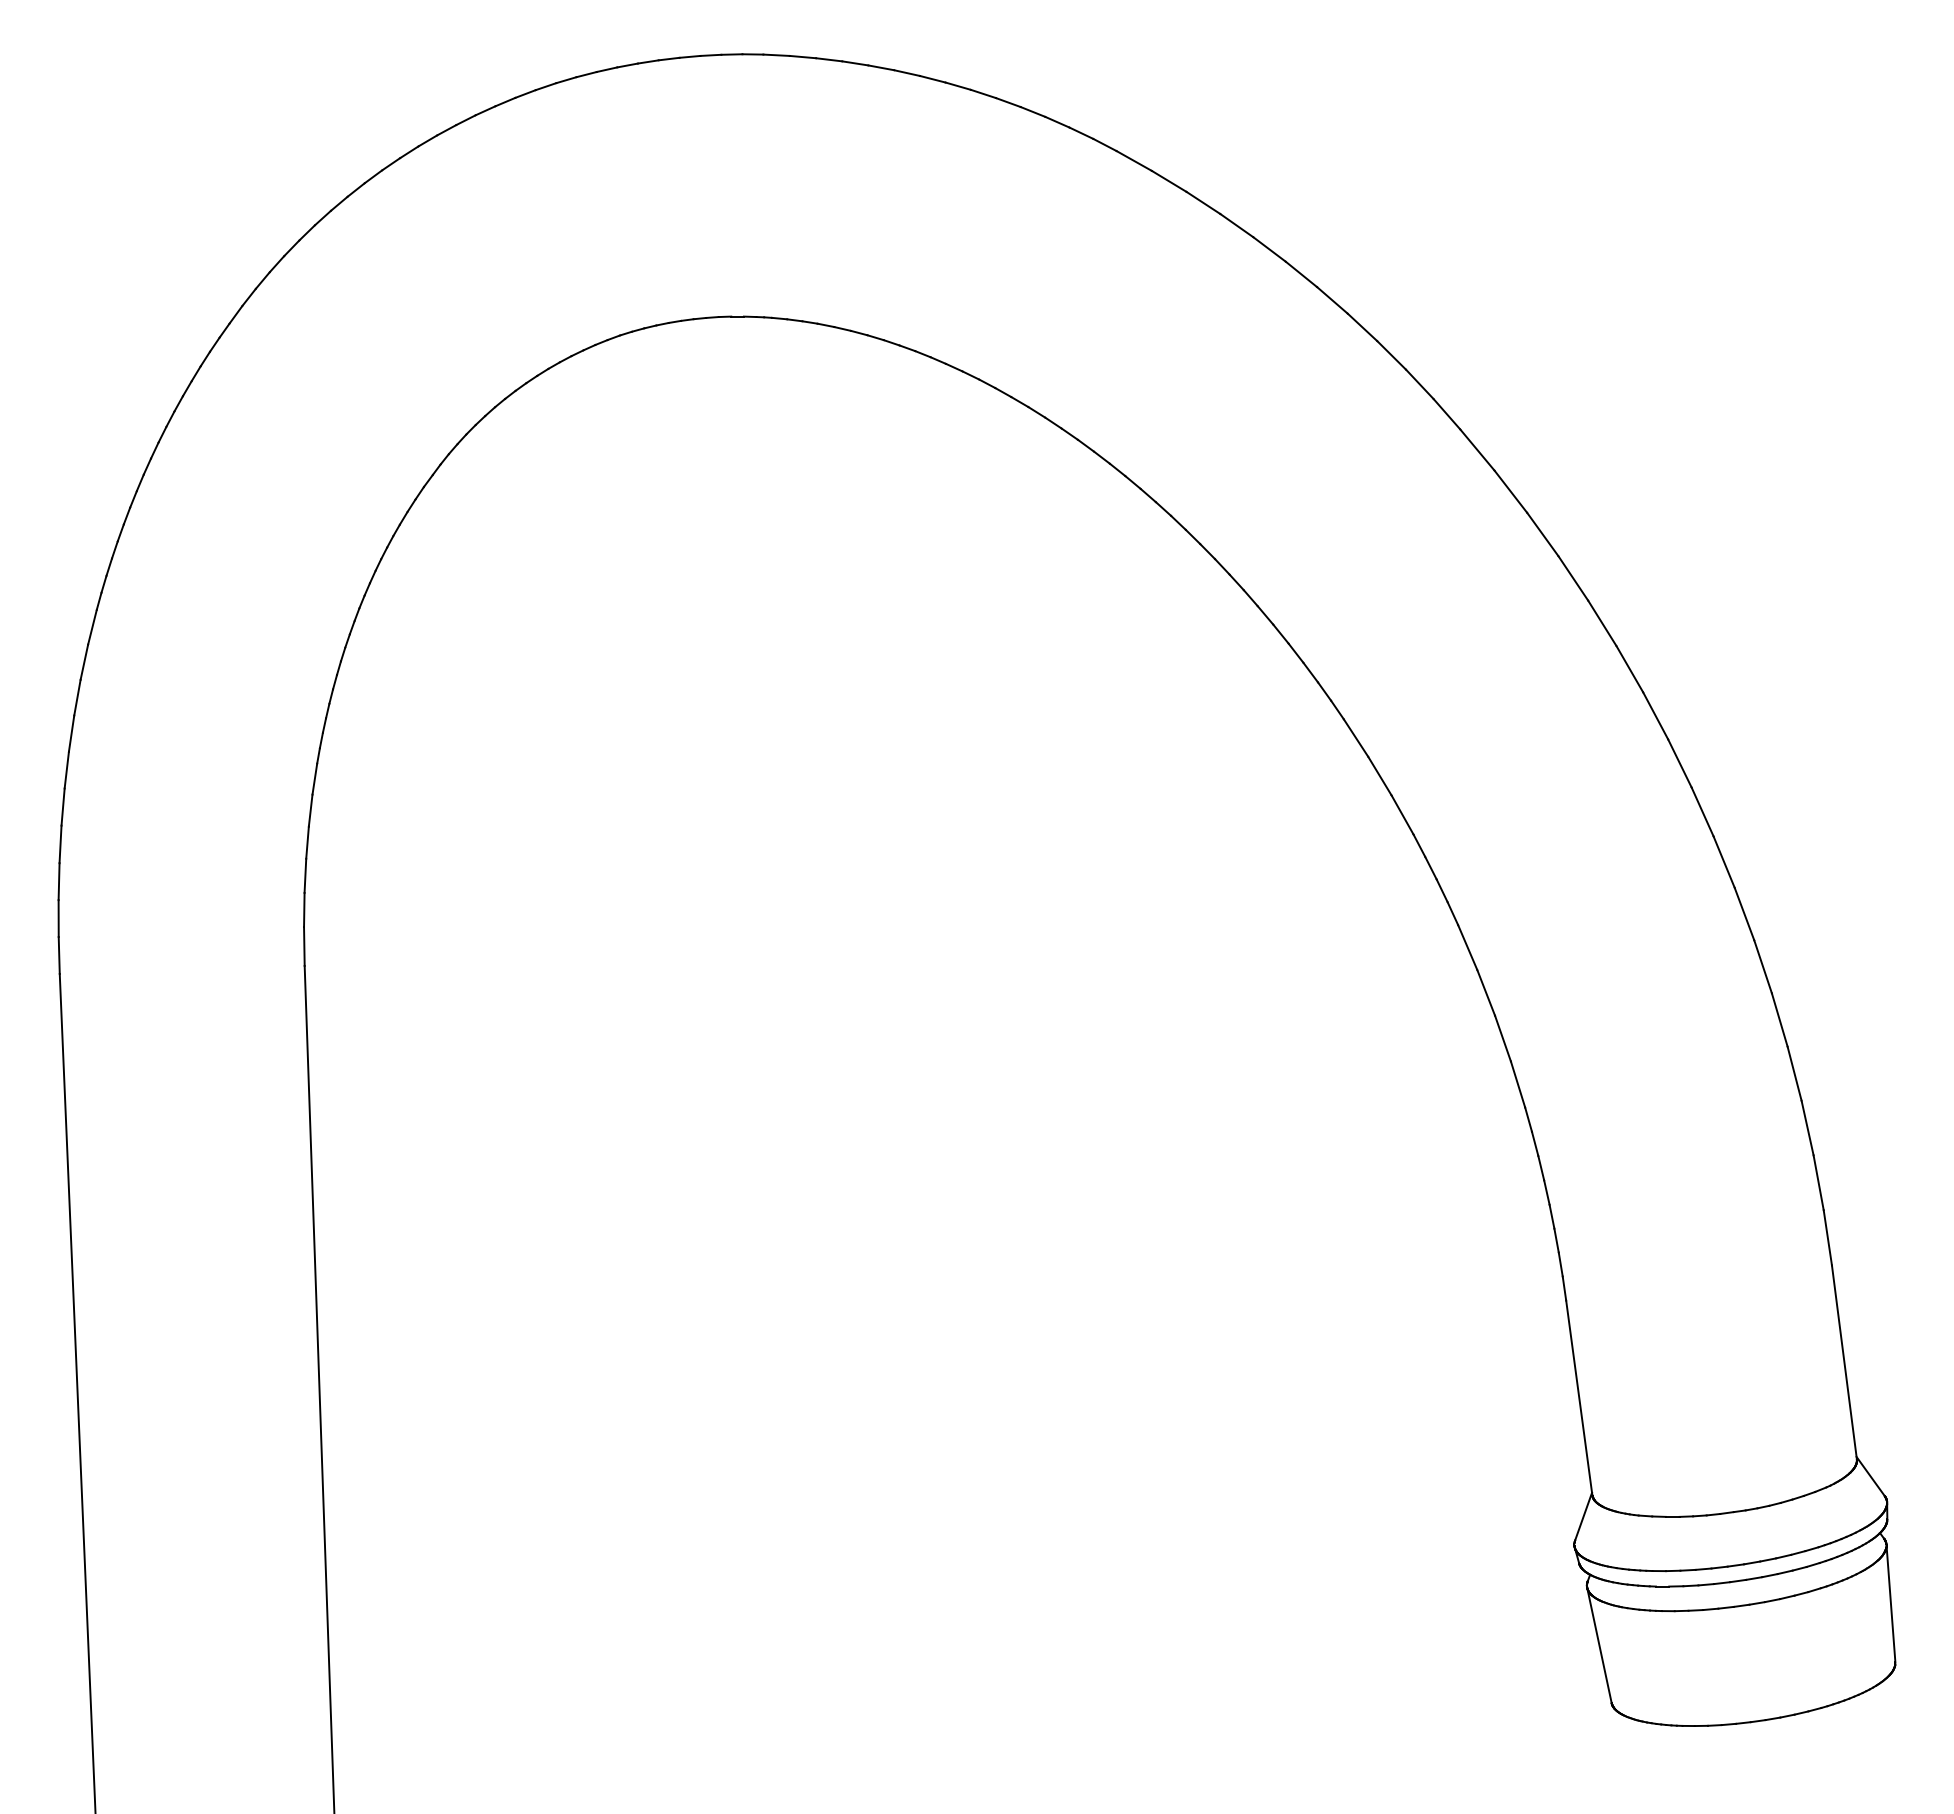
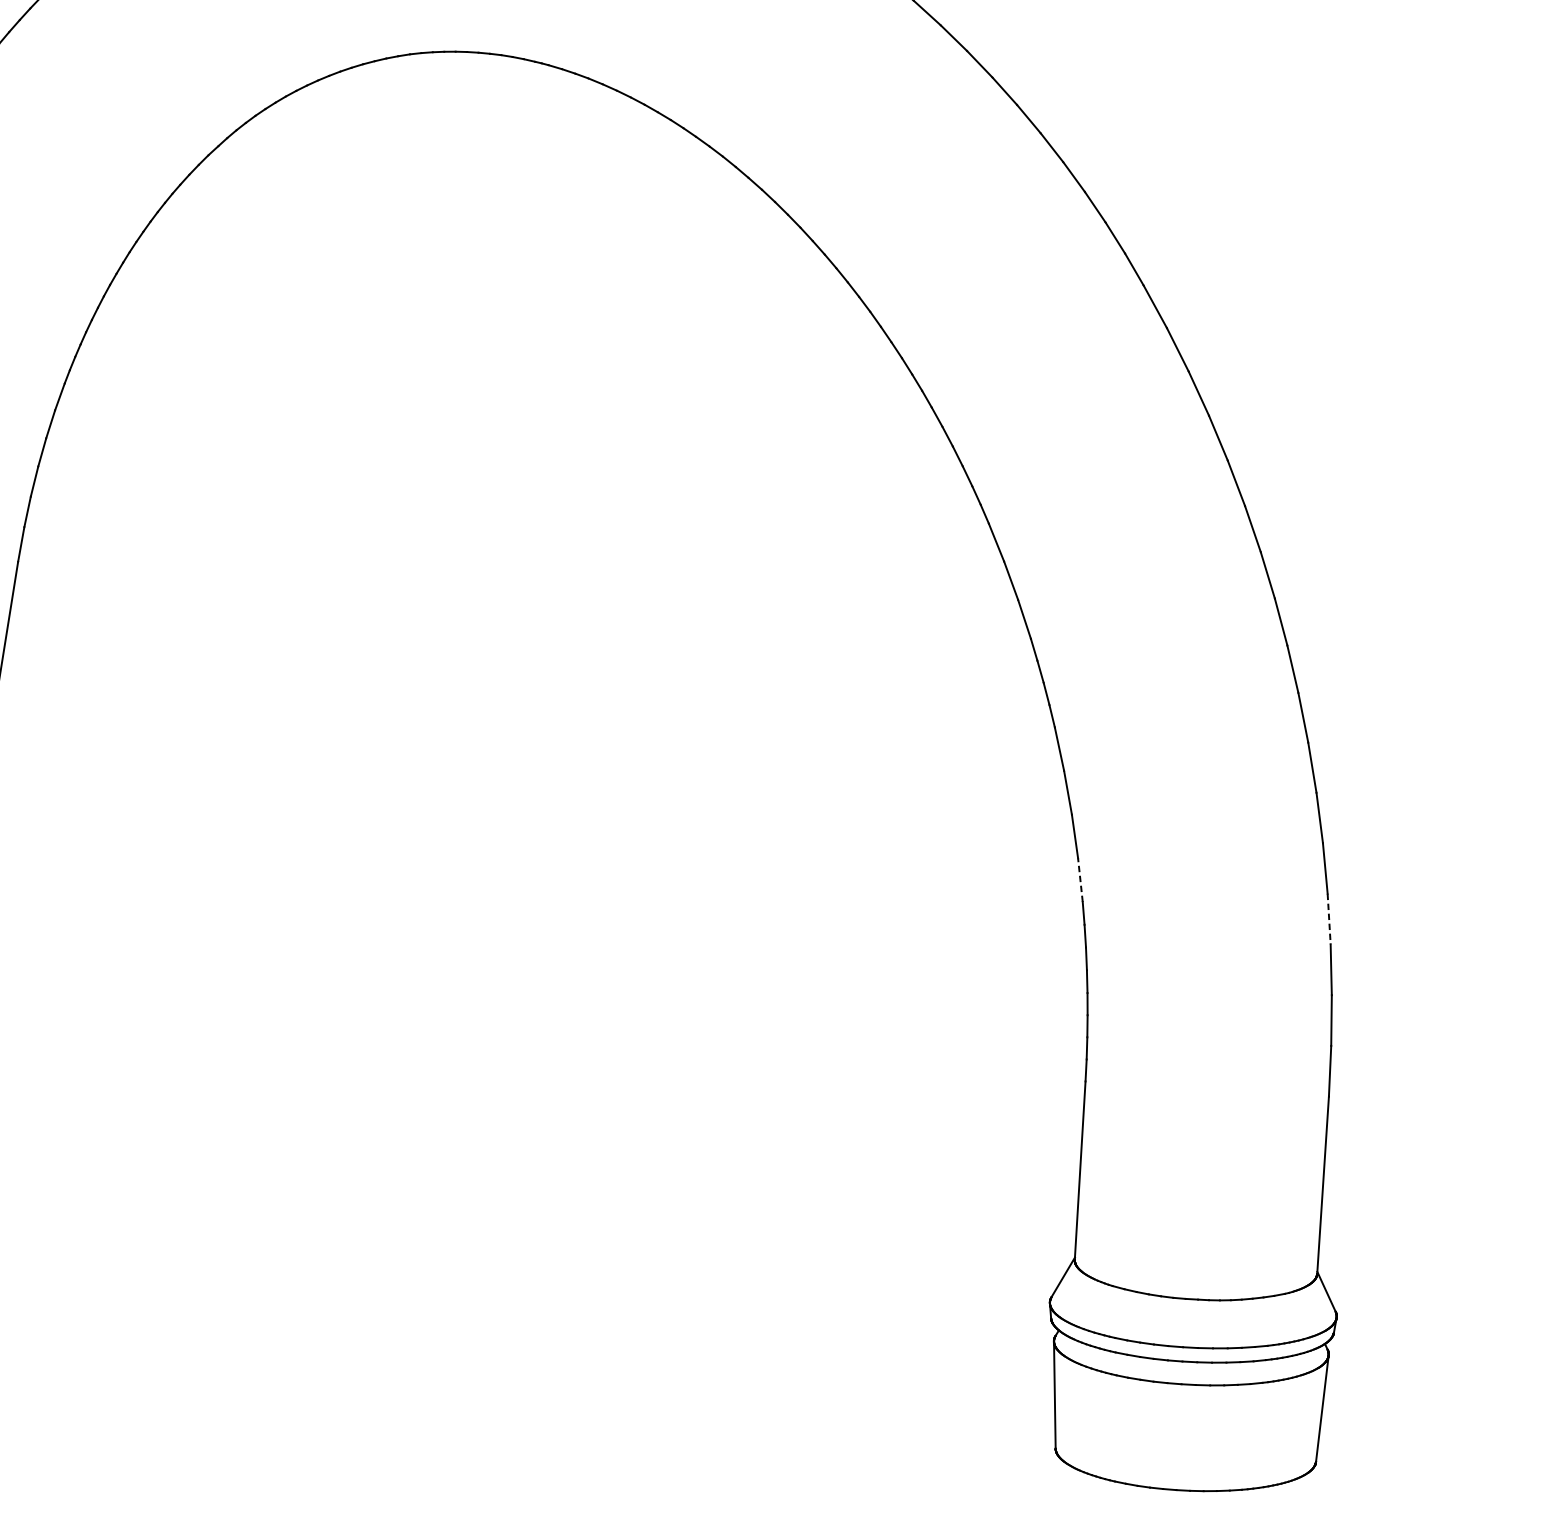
line: (1794, 1073) -> (1329, 918), solid -> dashed
line: (1517, 1084) -> (1079, 880), solid -> dashed

